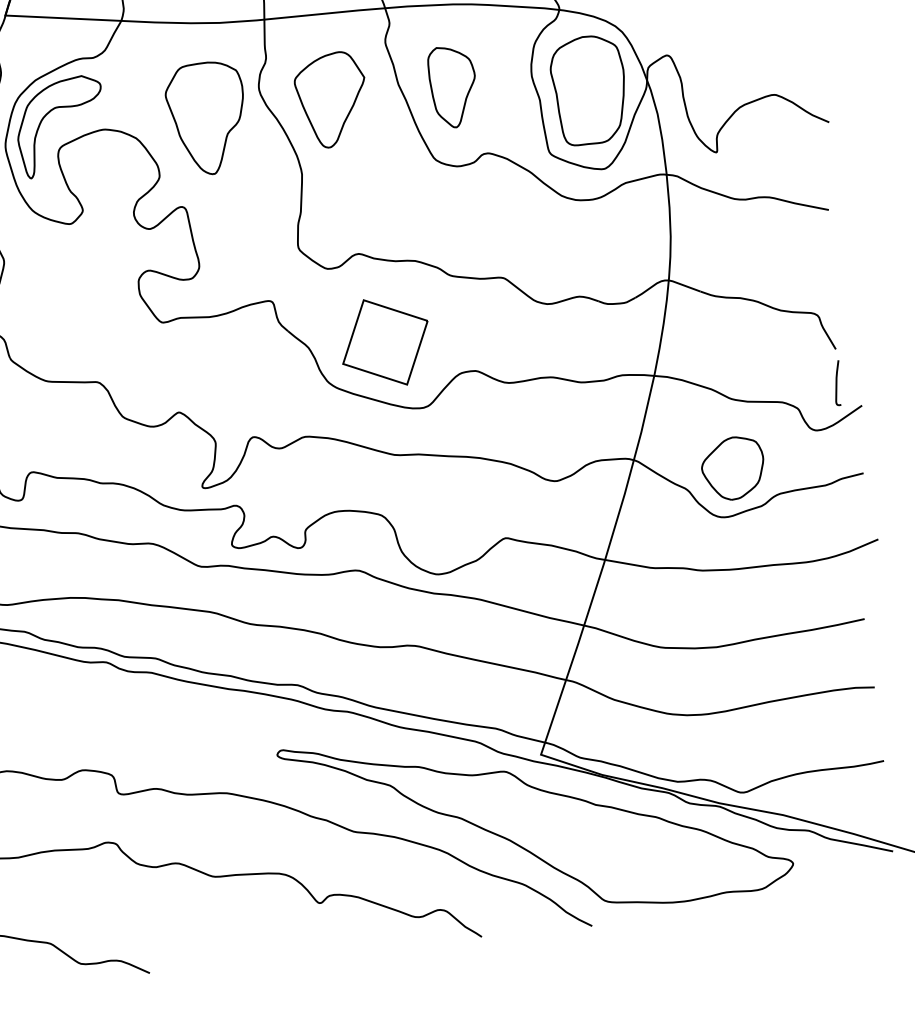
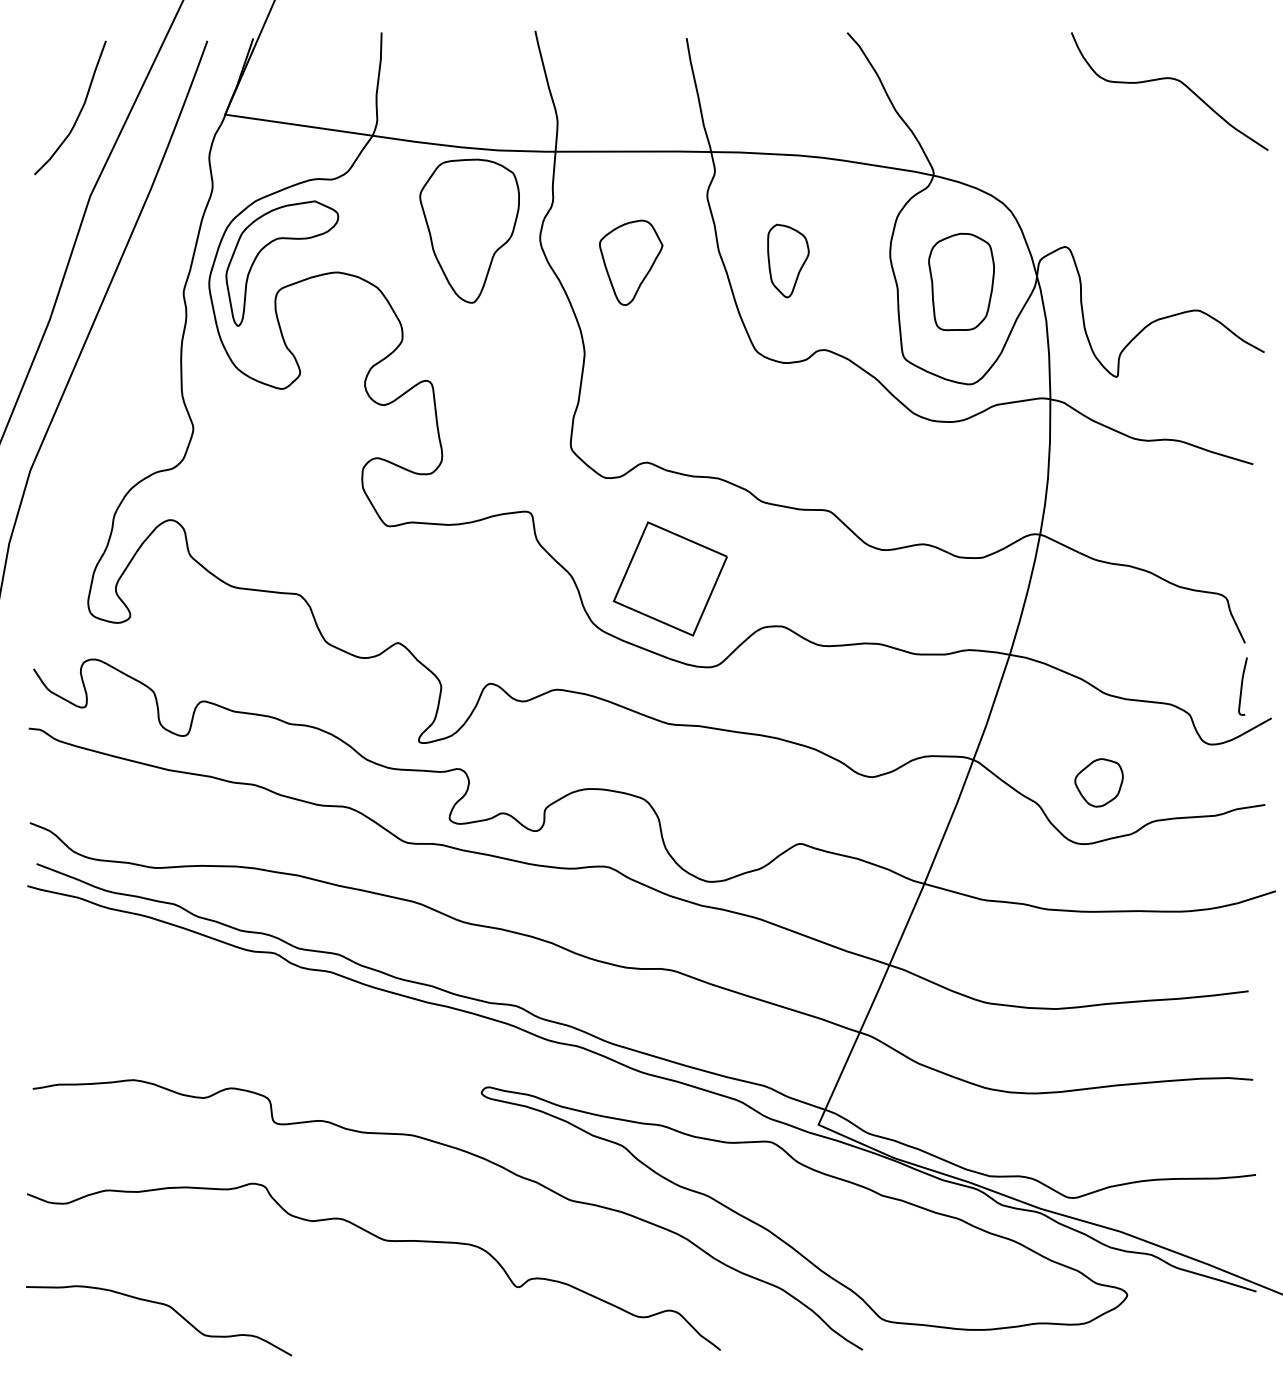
part: (453, 86) -> (788, 260), size x0.7
part: (588, 89) -> (961, 281), size x0.7
part: (330, 99) -> (630, 262), size x0.7
part: (206, 118) -> (469, 230), moved
part: (732, 468) -> (1098, 782), size x0.6

